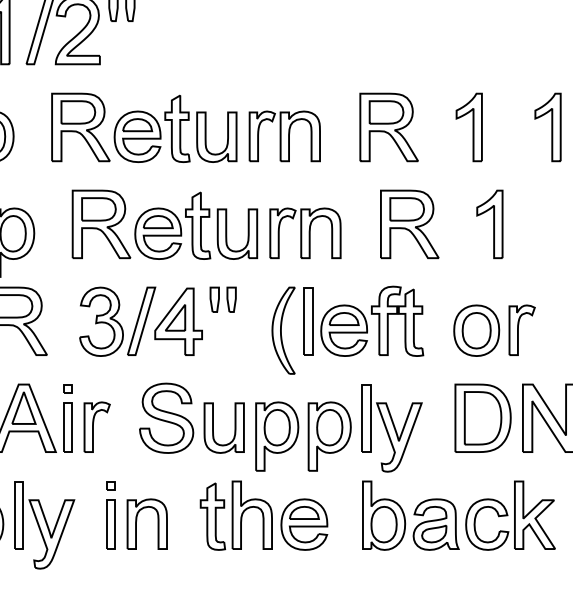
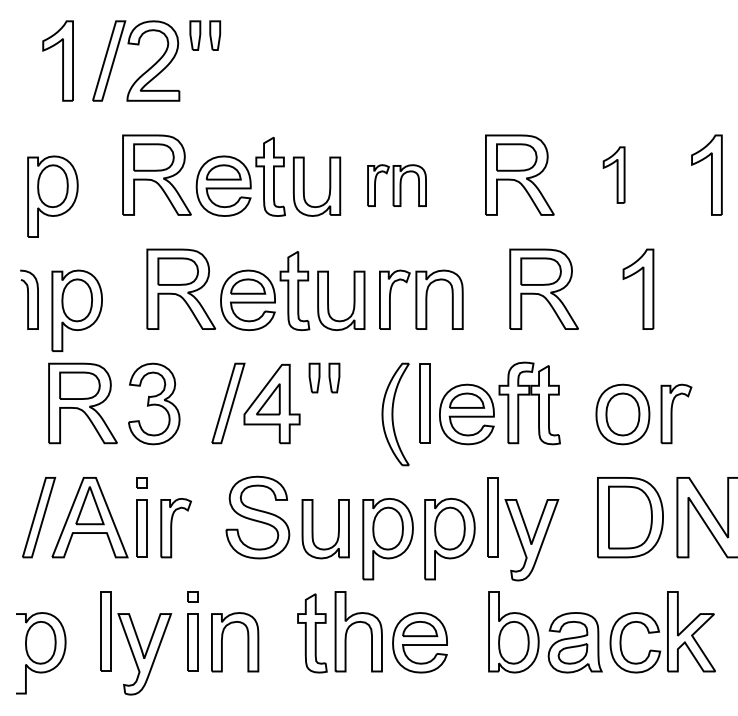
part: (468, 126) -> (613, 174), size x0.7
part: (284, 136) -> (396, 185), size x0.7
part: (101, 321) -> (154, 403), moved
part: (44, 525) -> (136, 643), moved

